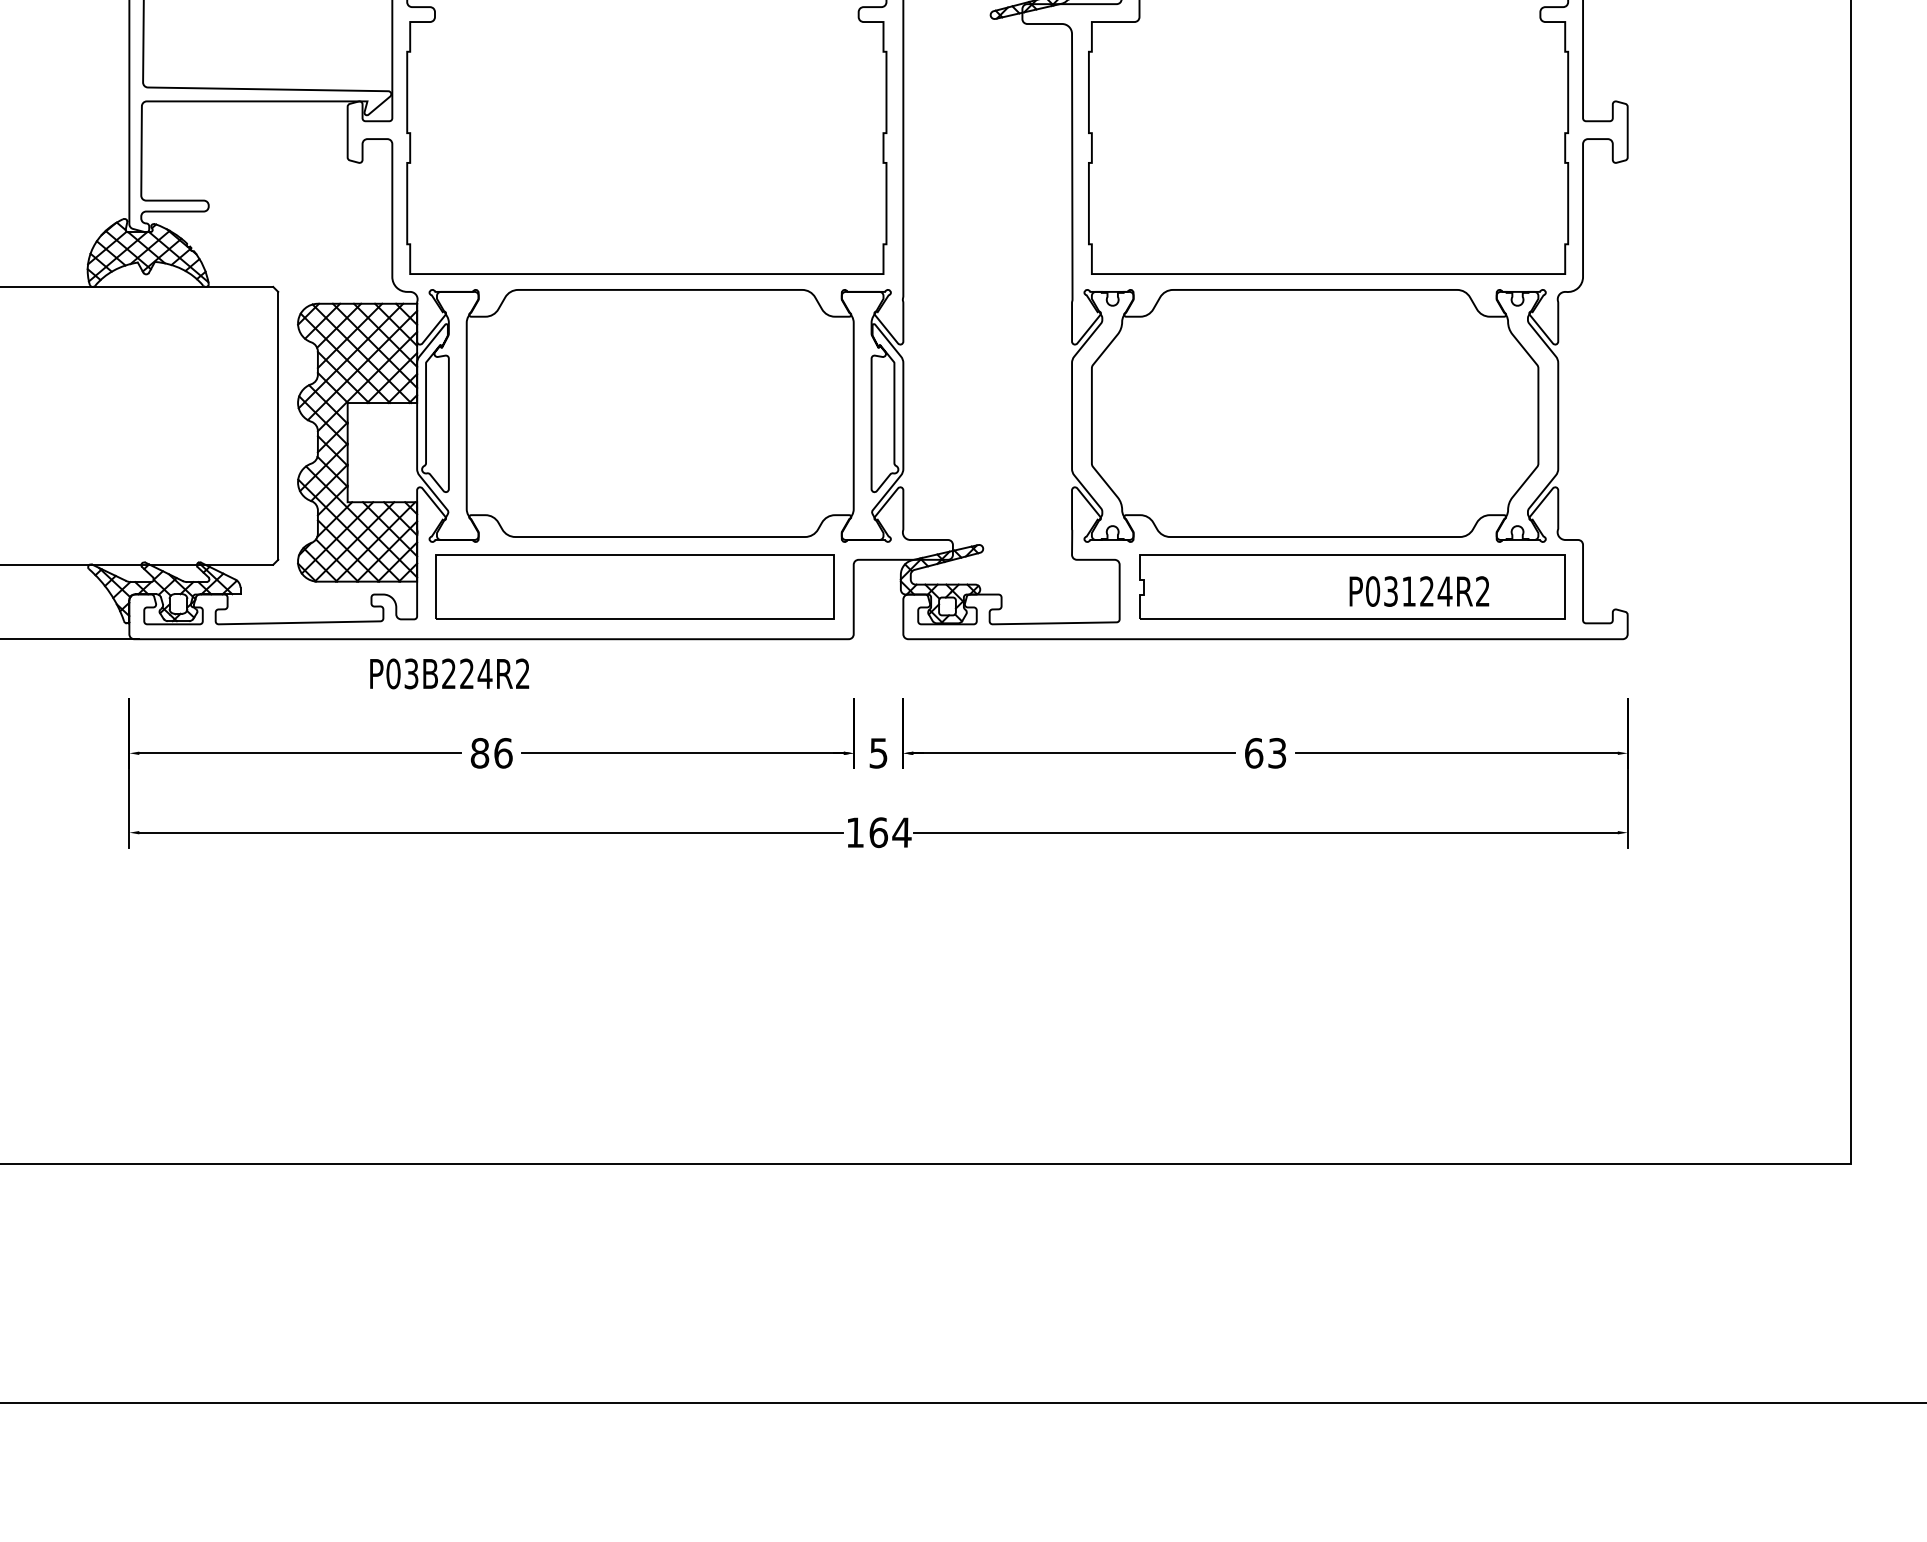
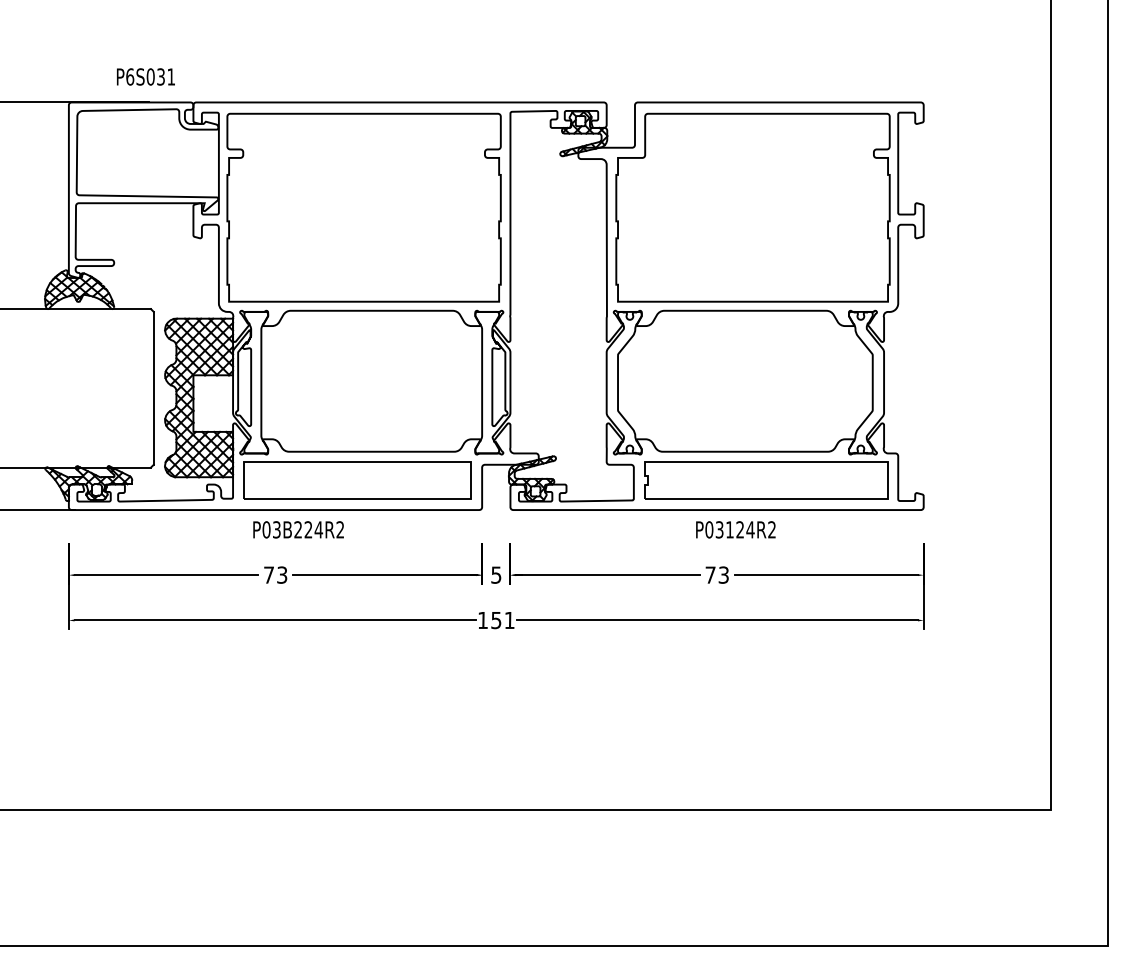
text: (1418, 590) -> (735, 529), moved
text: (449, 673) -> (298, 529), moved
text: (491, 752) -> (275, 574), 86 -> 73
text: (1253, 752) -> (710, 574), 63 -> 73
text: (891, 832) -> (503, 620), 164 -> 151

